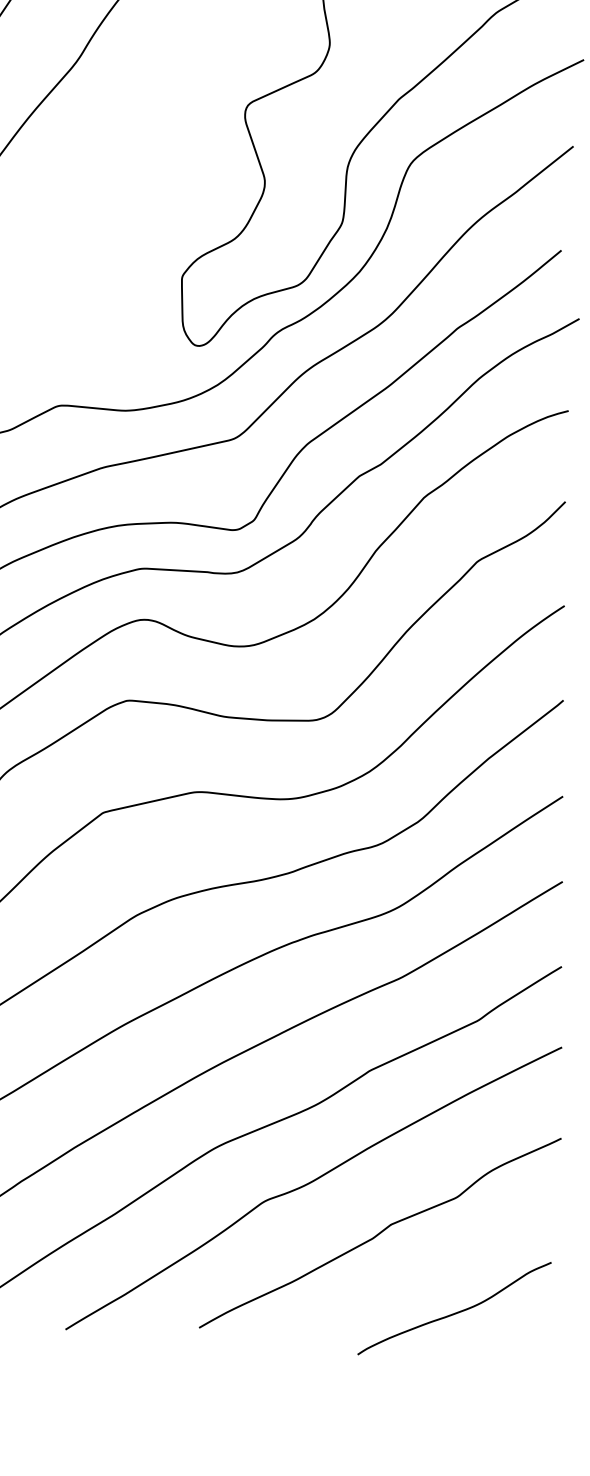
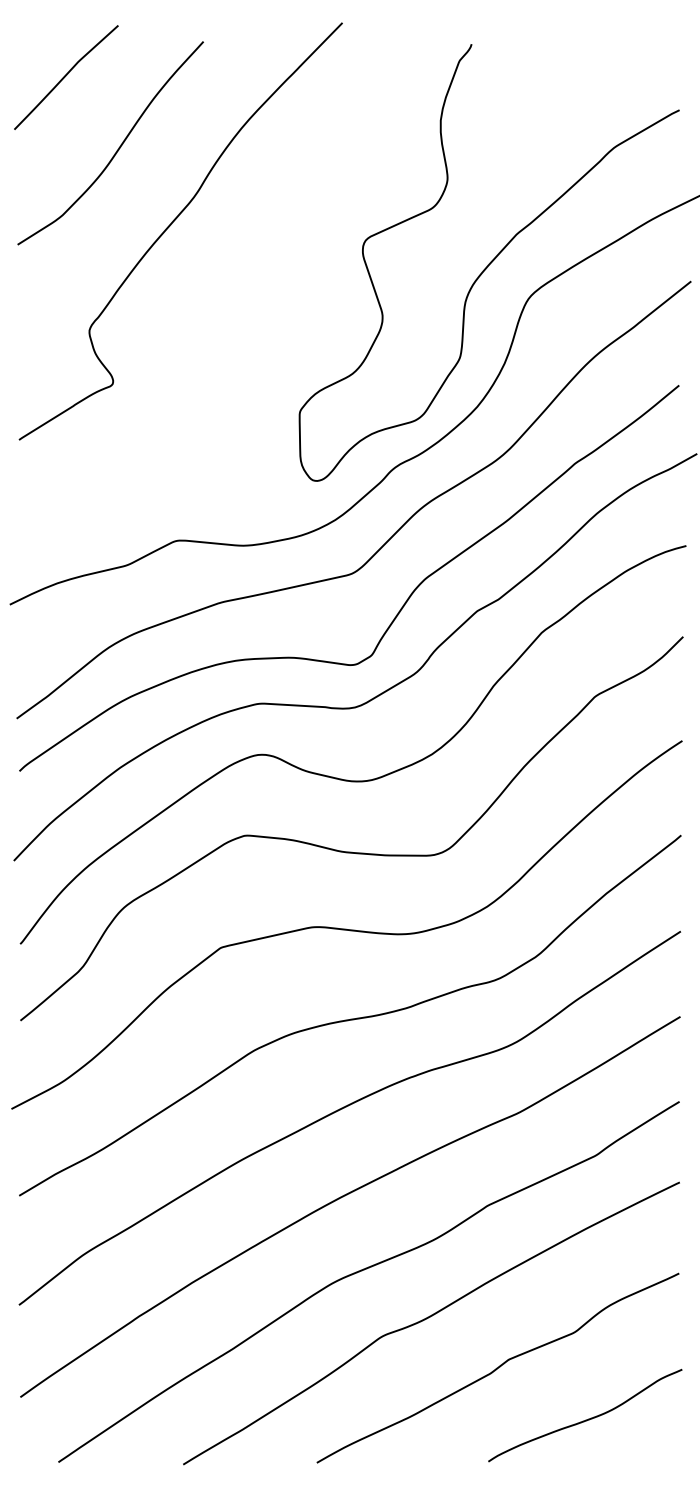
curve: (454, 1312) -> (585, 1419), moved

